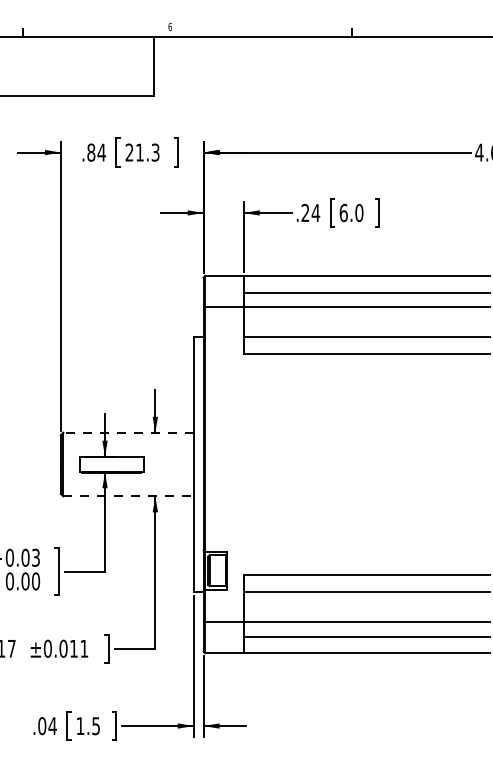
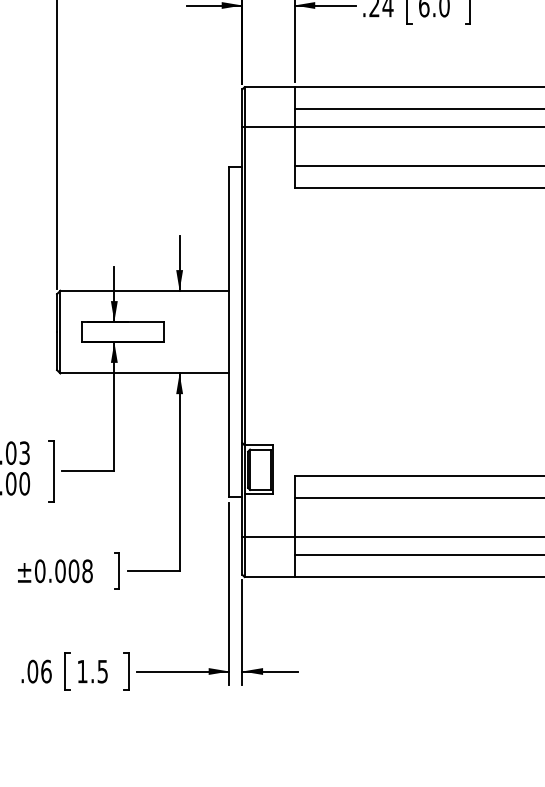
line: (128, 432) -> (144, 290), dashed -> solid
line: (129, 496) -> (146, 373), dashed -> solid
text: (79, 648) -> (81, 570), ±0.011 -> ±0.008
text: (52, 726) -> (46, 672), .04 -> .06

